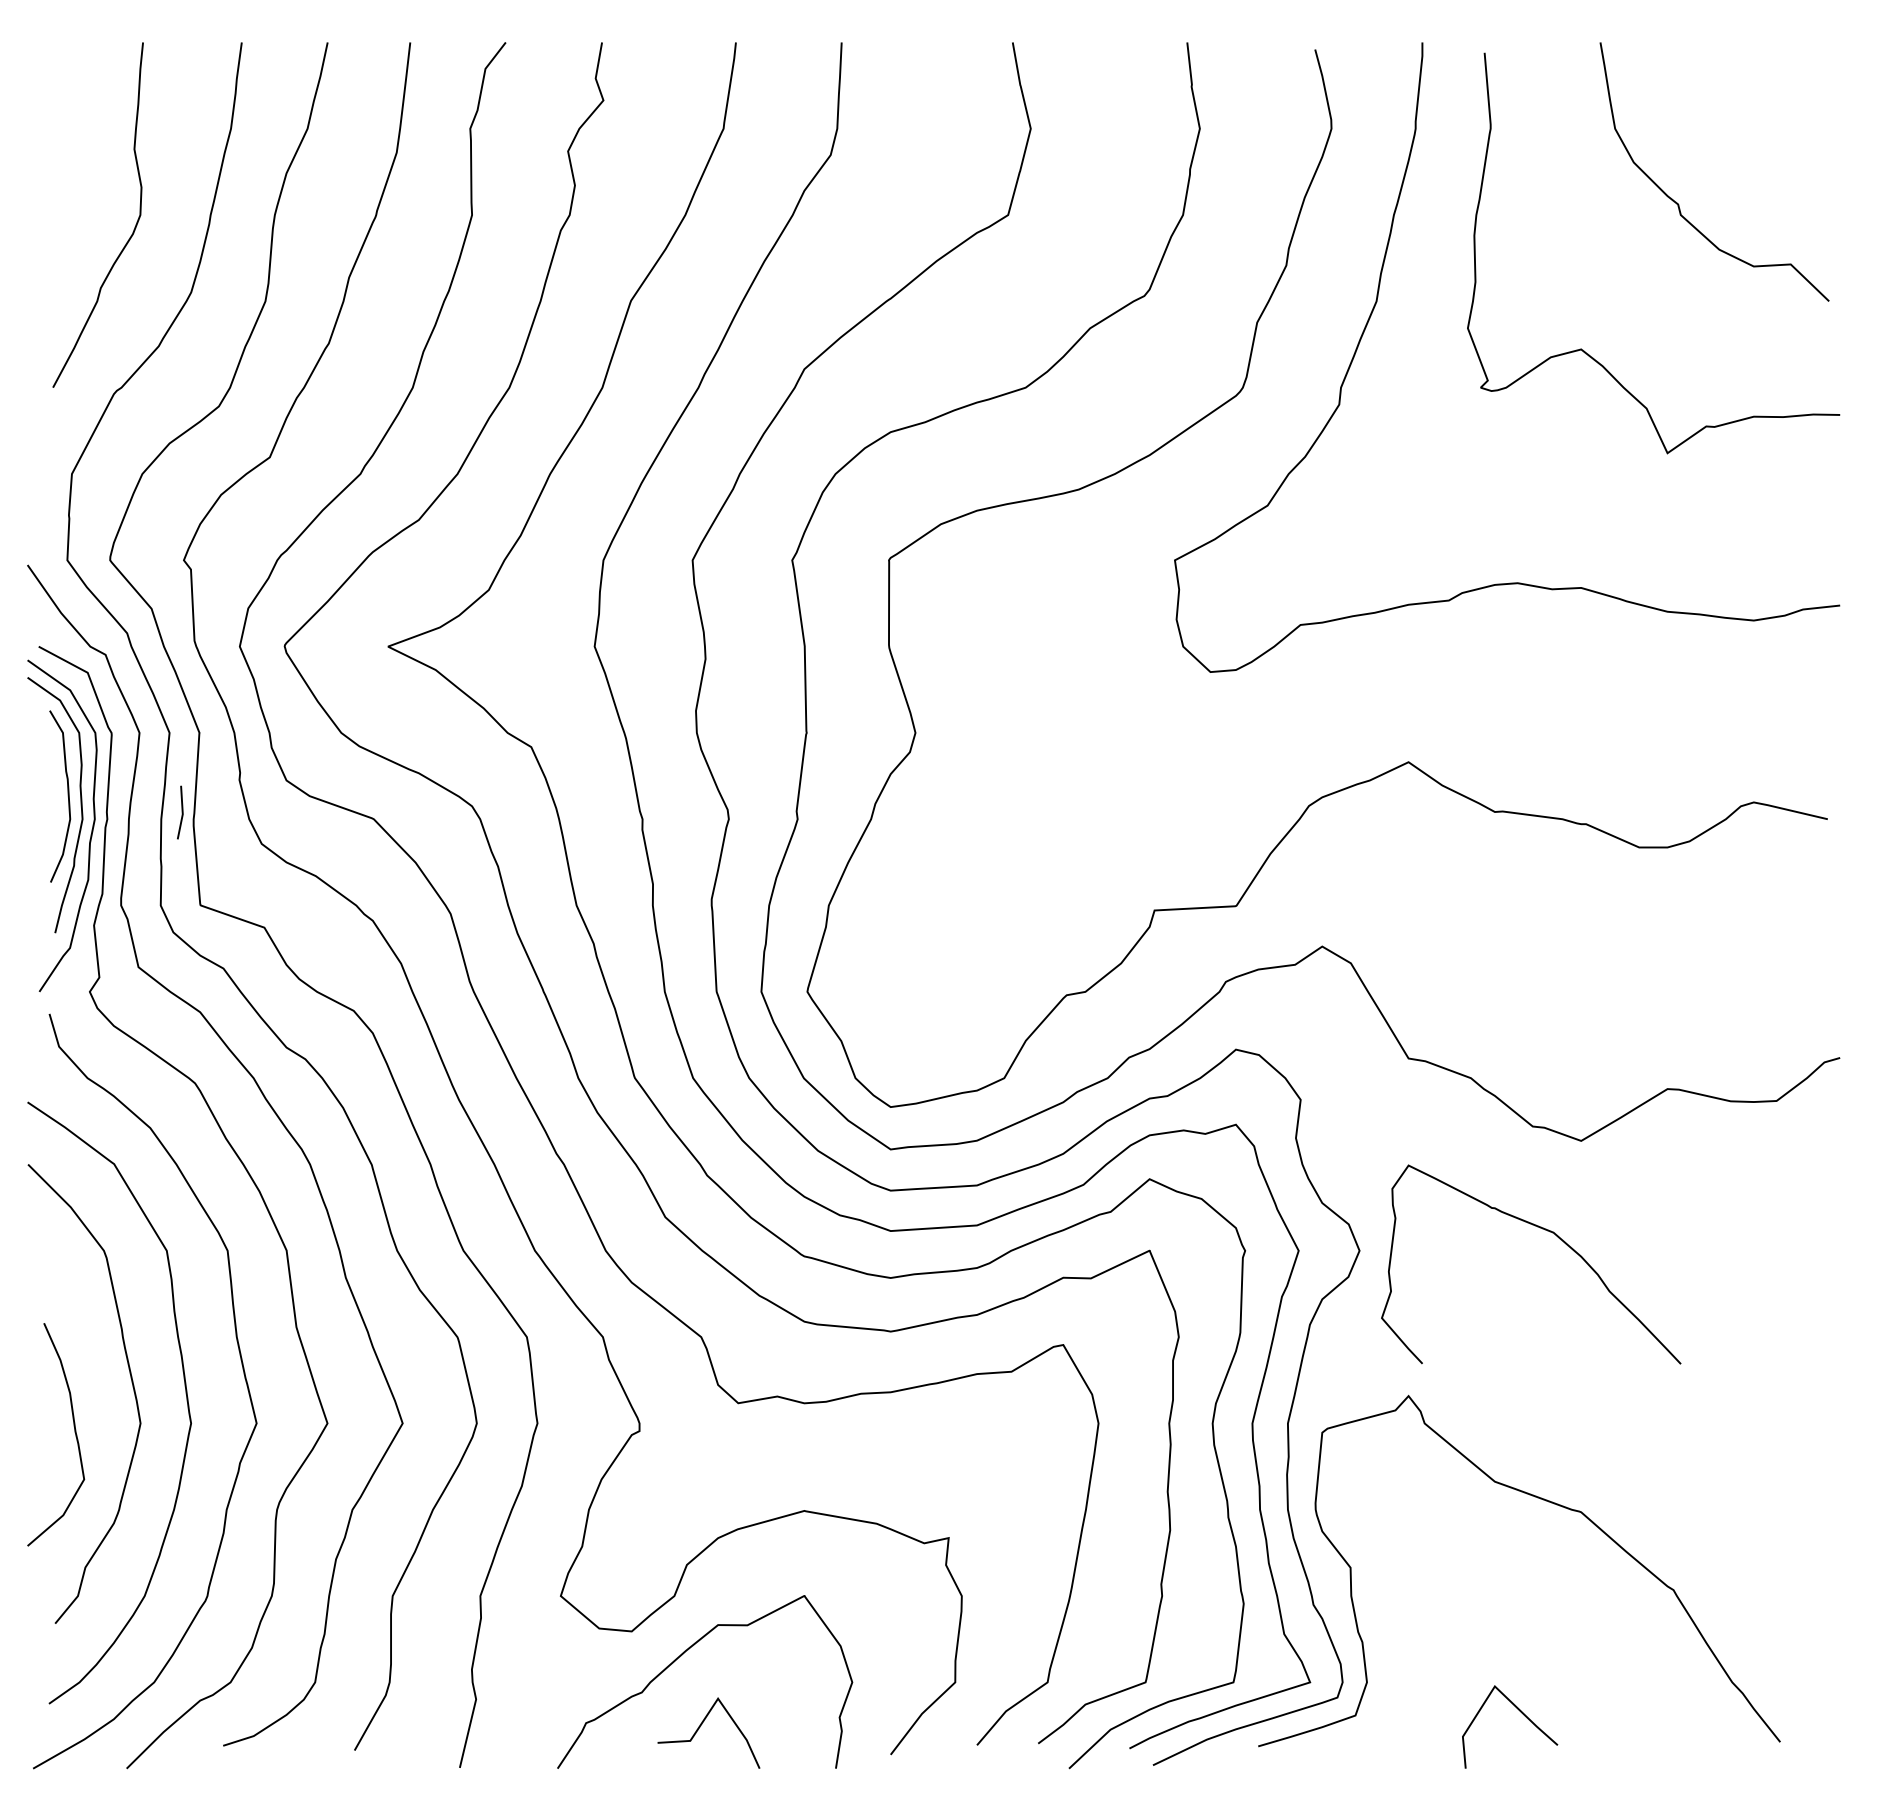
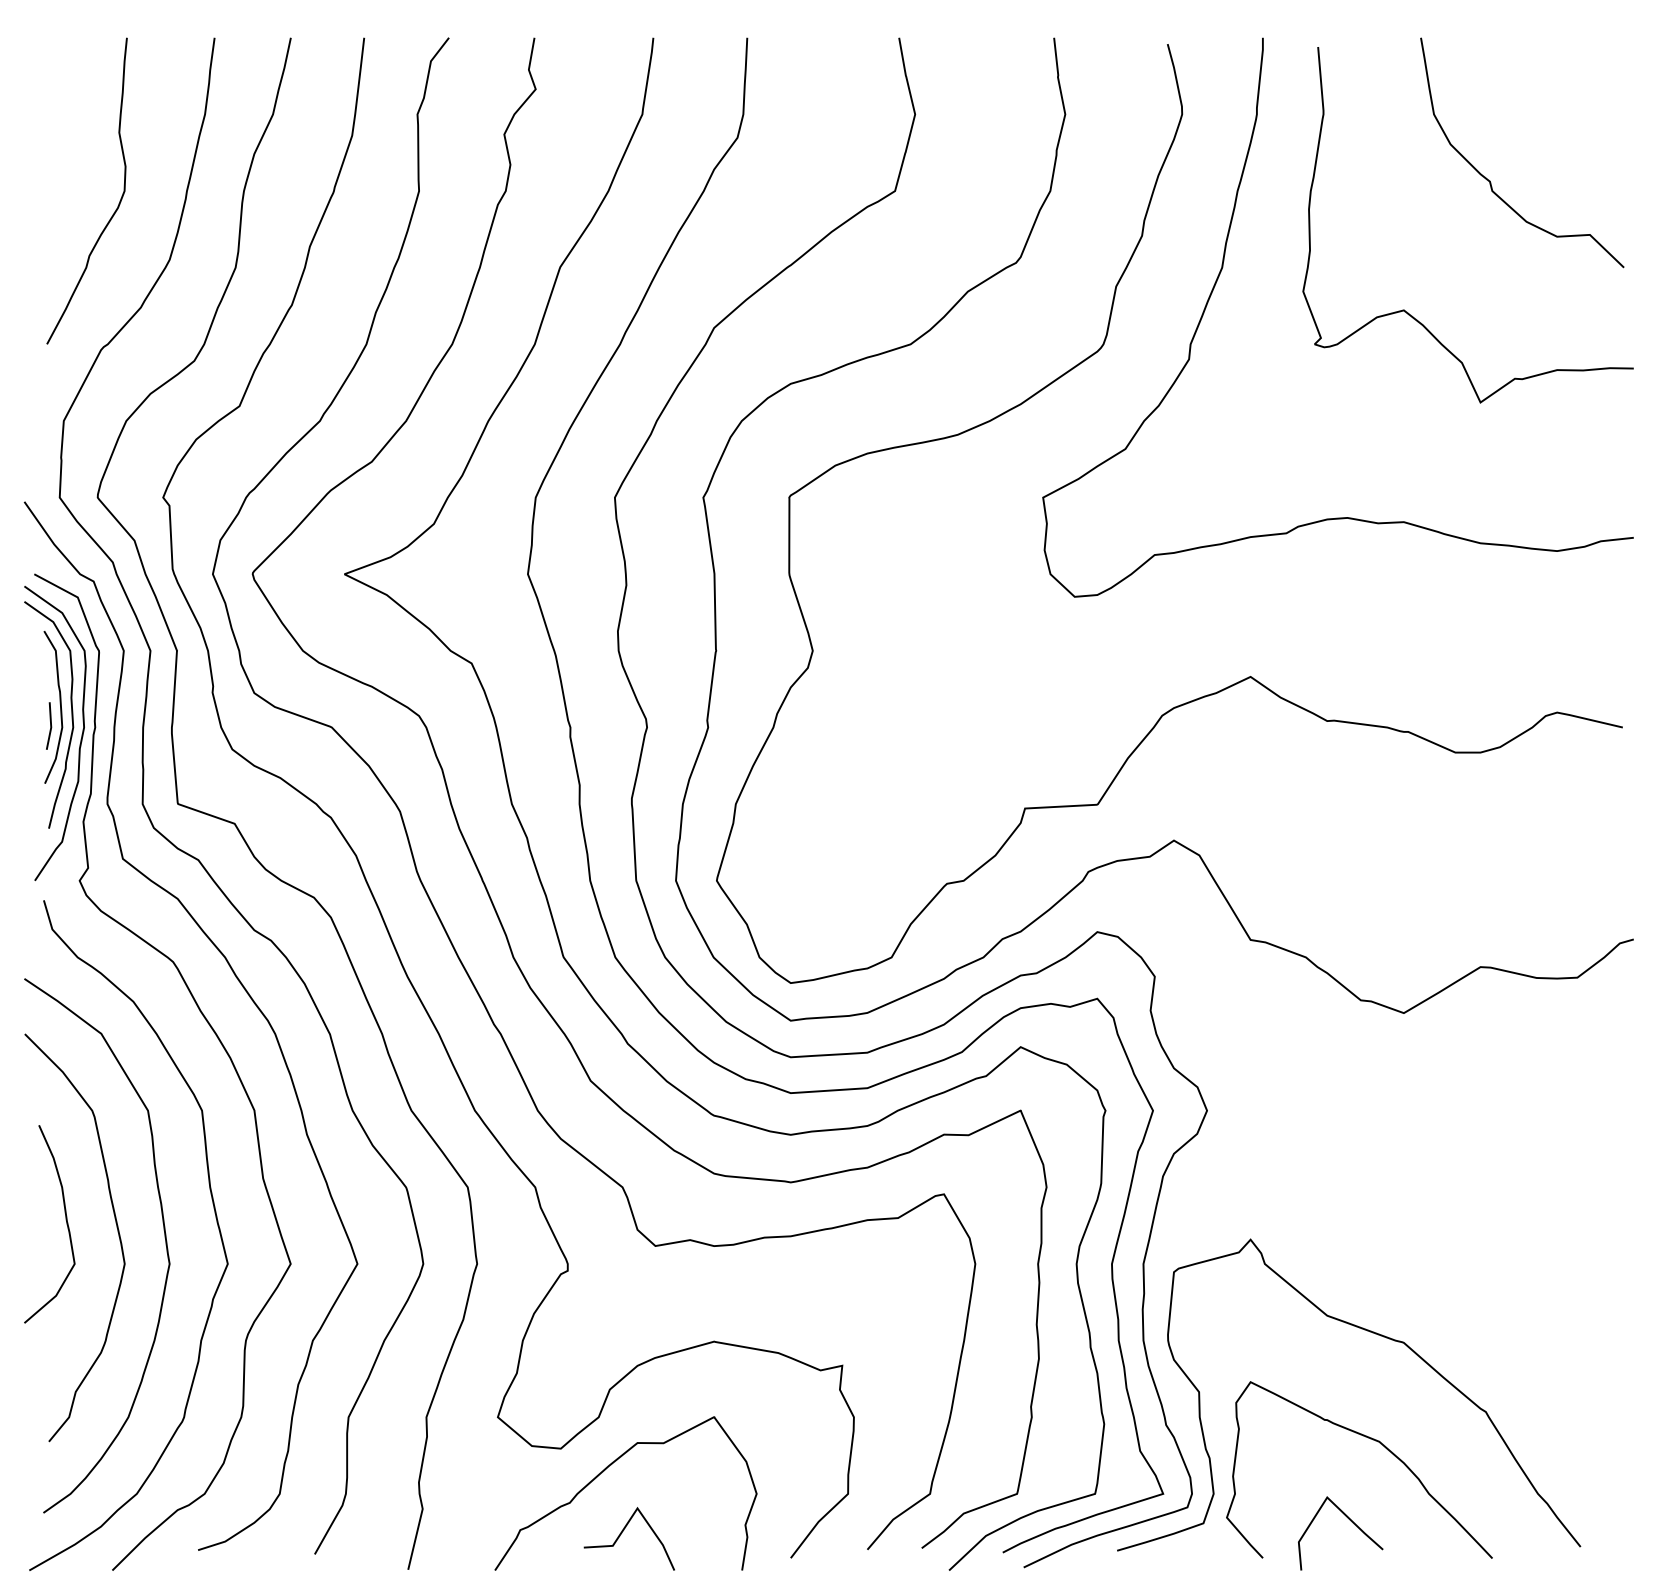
line: (181, 812) -> (50, 725), moved
curve: (1547, 1231) -> (1373, 1440), moved
curve: (74, 1432) -> (66, 1222), moved

